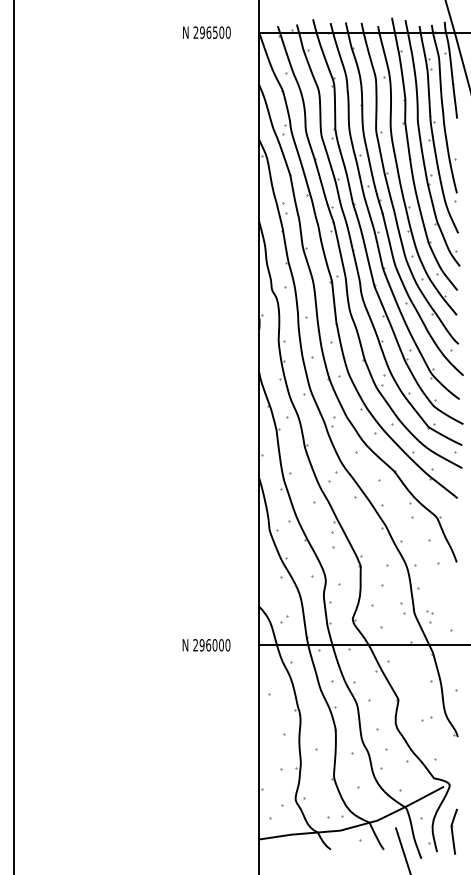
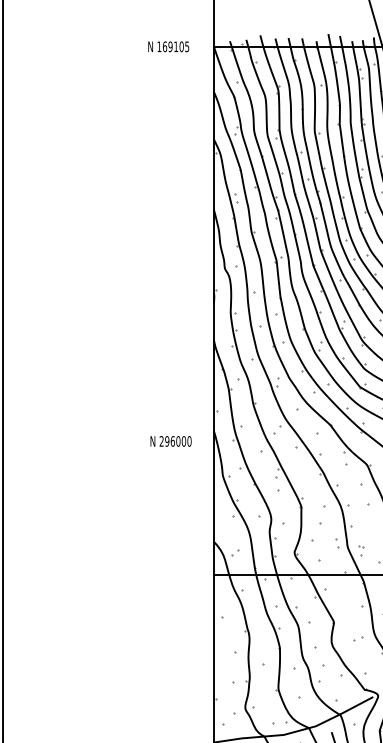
text: (211, 32) -> (172, 46), 296500 -> 169105
text: (206, 645) -> (171, 441), moved

